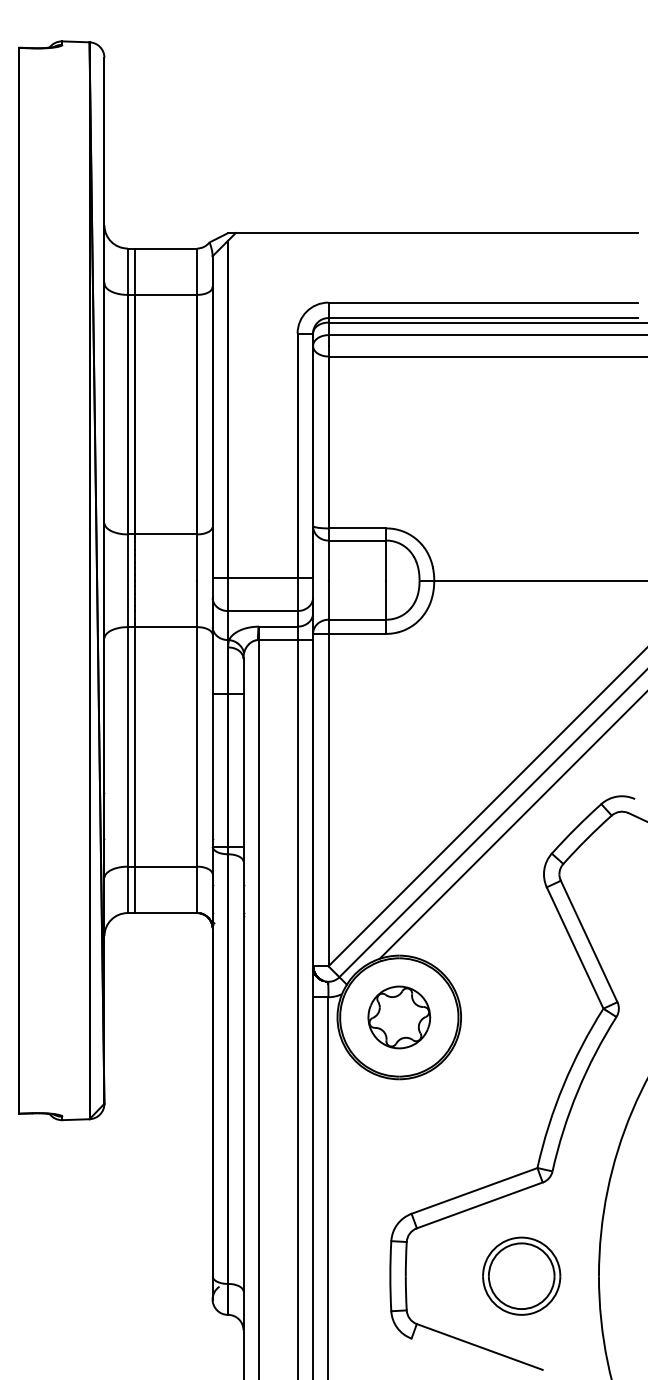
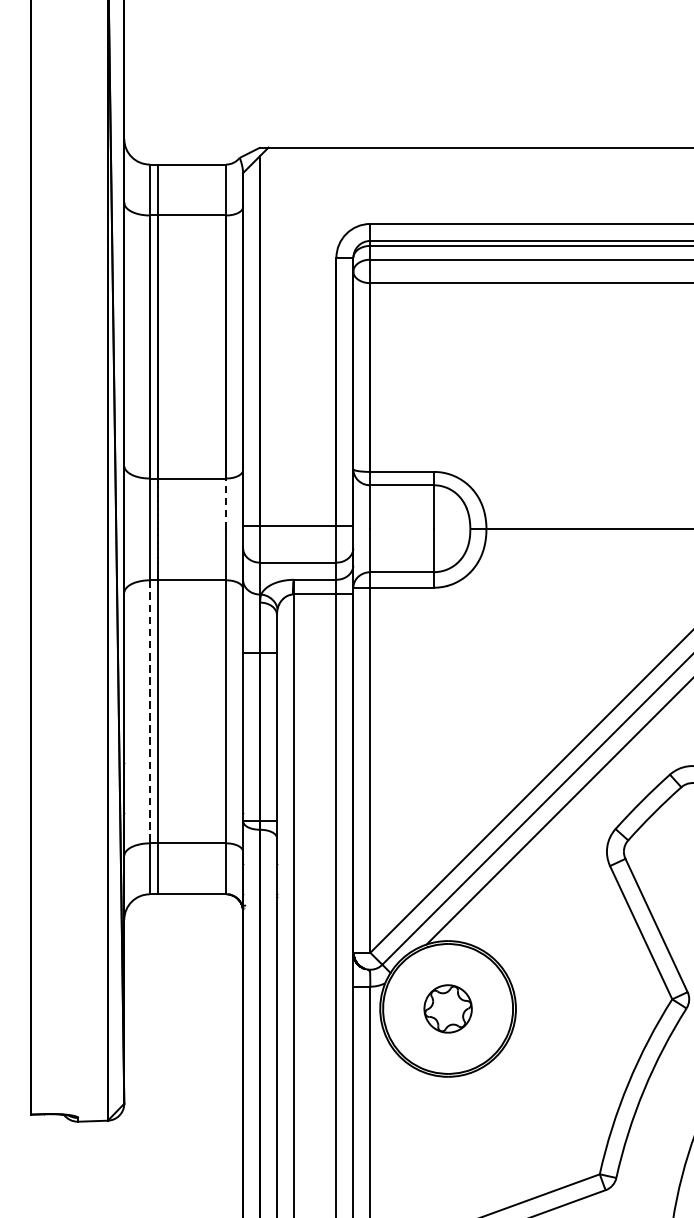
line: (197, 557) -> (226, 503), solid -> dashed
line: (127, 746) -> (149, 711), solid -> dashed
part: (399, 1017) -> (448, 1008), size x0.7

